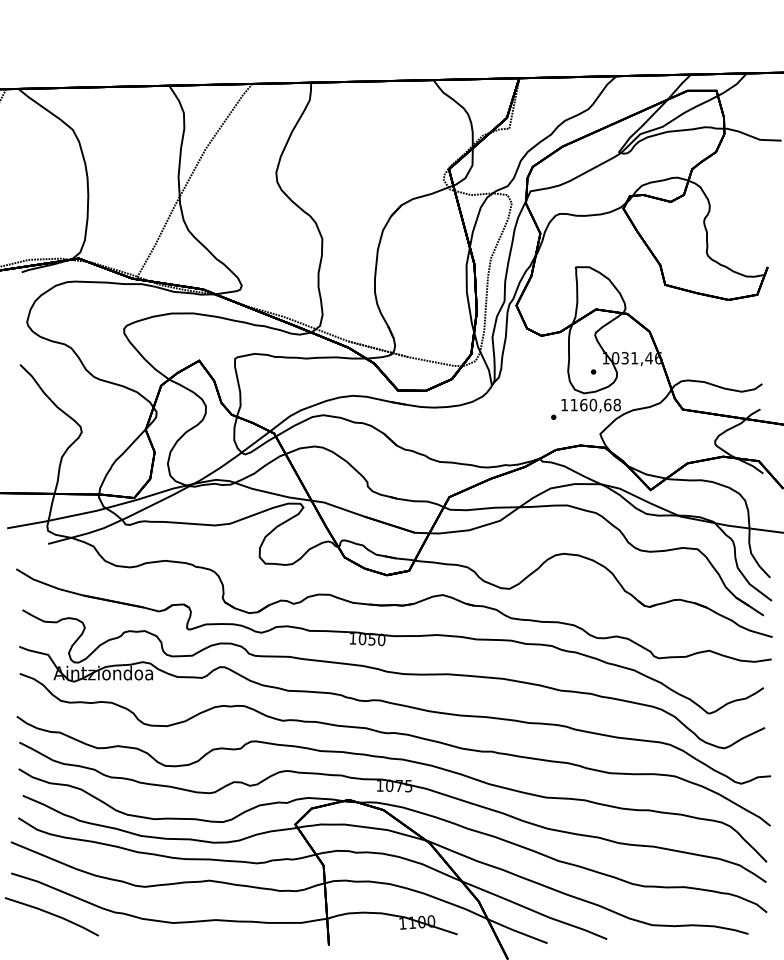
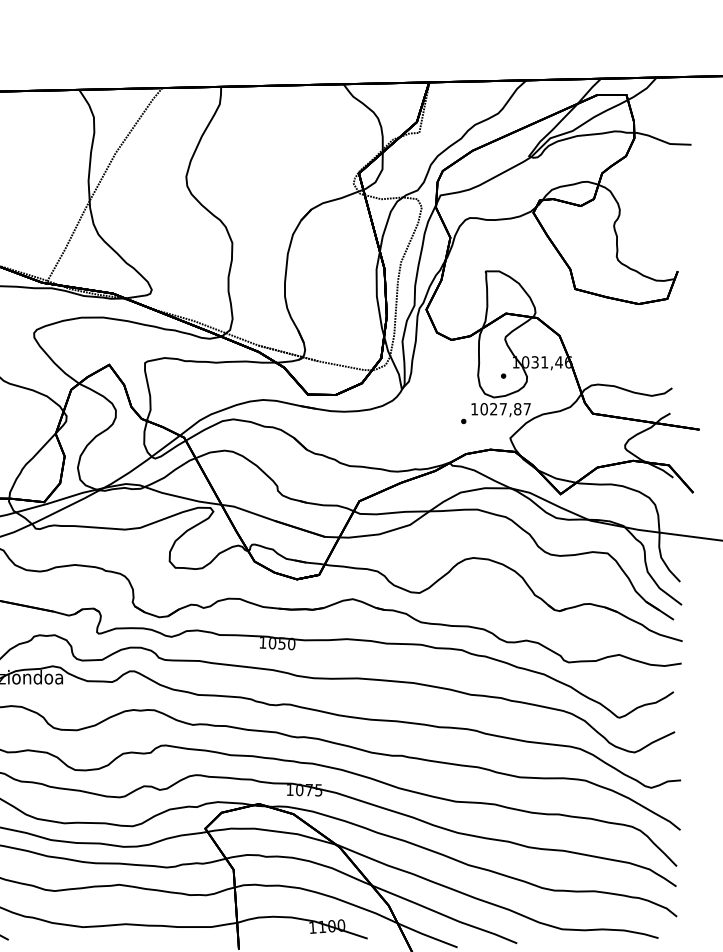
text: (595, 404) -> (505, 408), 1160,68 -> 1027,87

